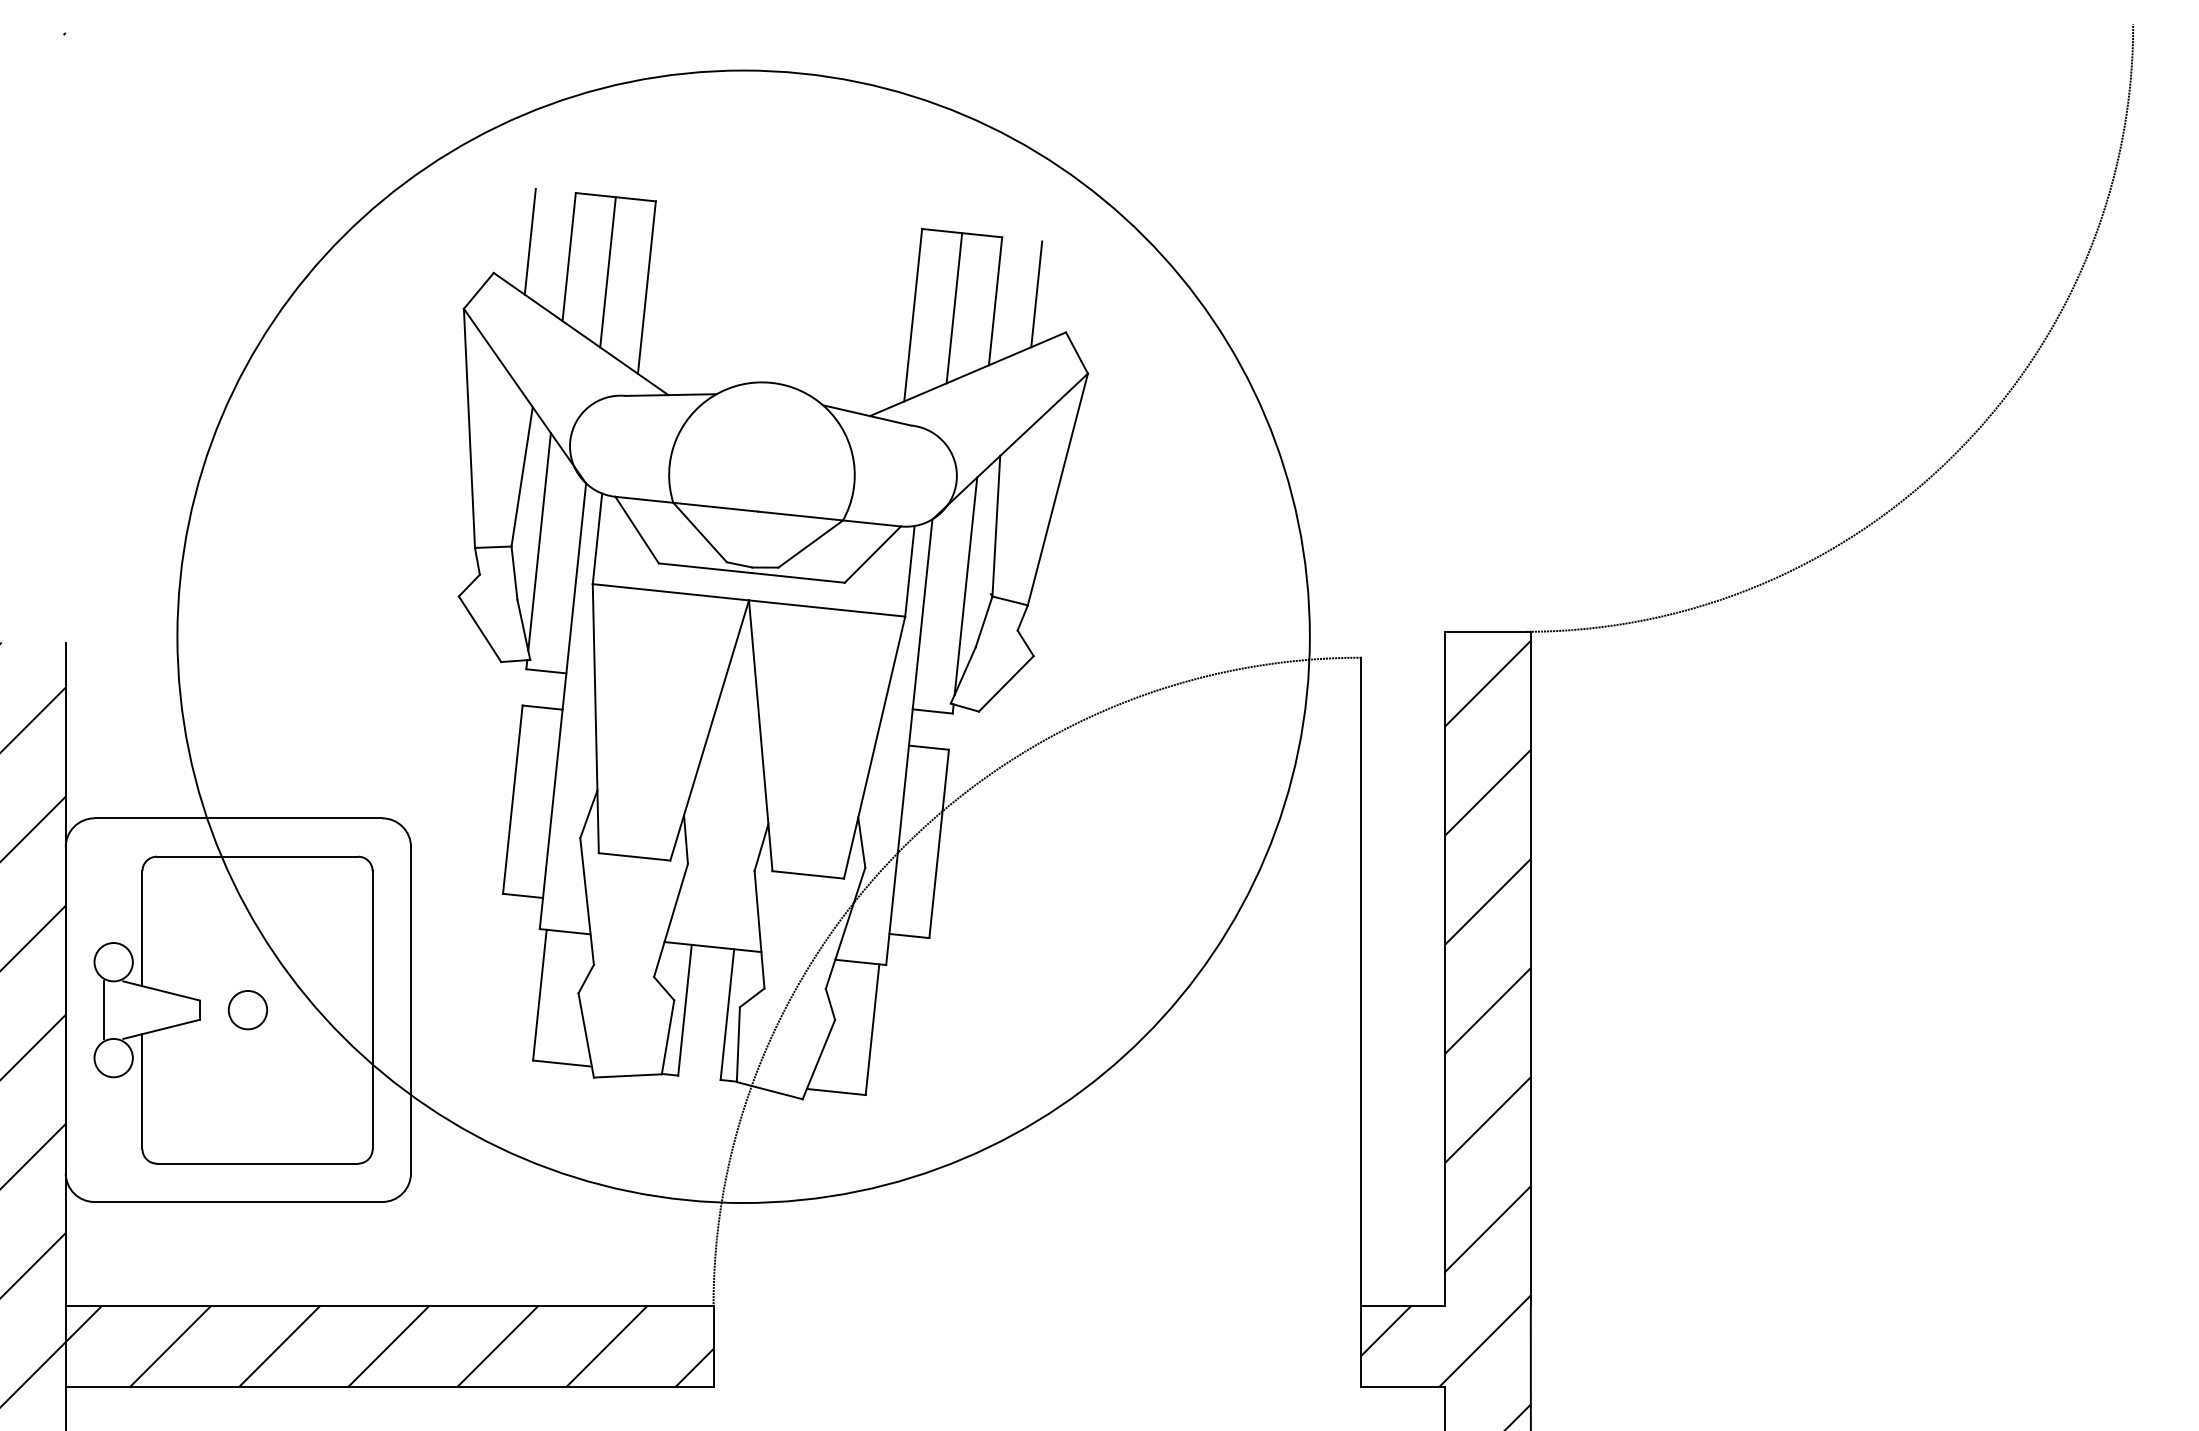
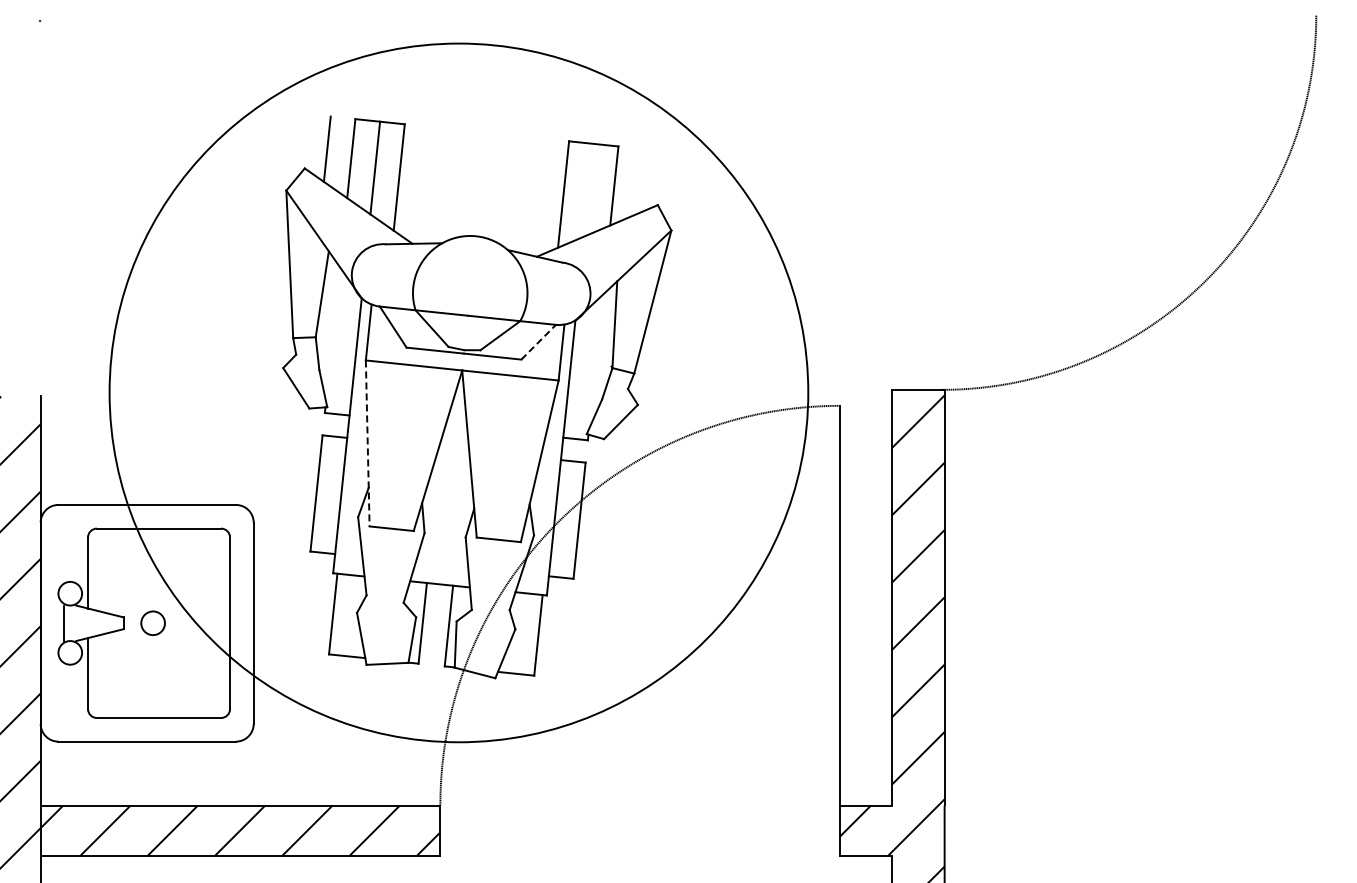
line: (1036, 294) -> (639, 181), removed
line: (953, 307) -> (588, 189), removed
line: (540, 542) -> (333, 334), removed
line: (872, 555) -> (538, 342), solid -> dashed
line: (966, 585) -> (596, 361), removed
line: (595, 718) -> (367, 443), solid -> dashed

